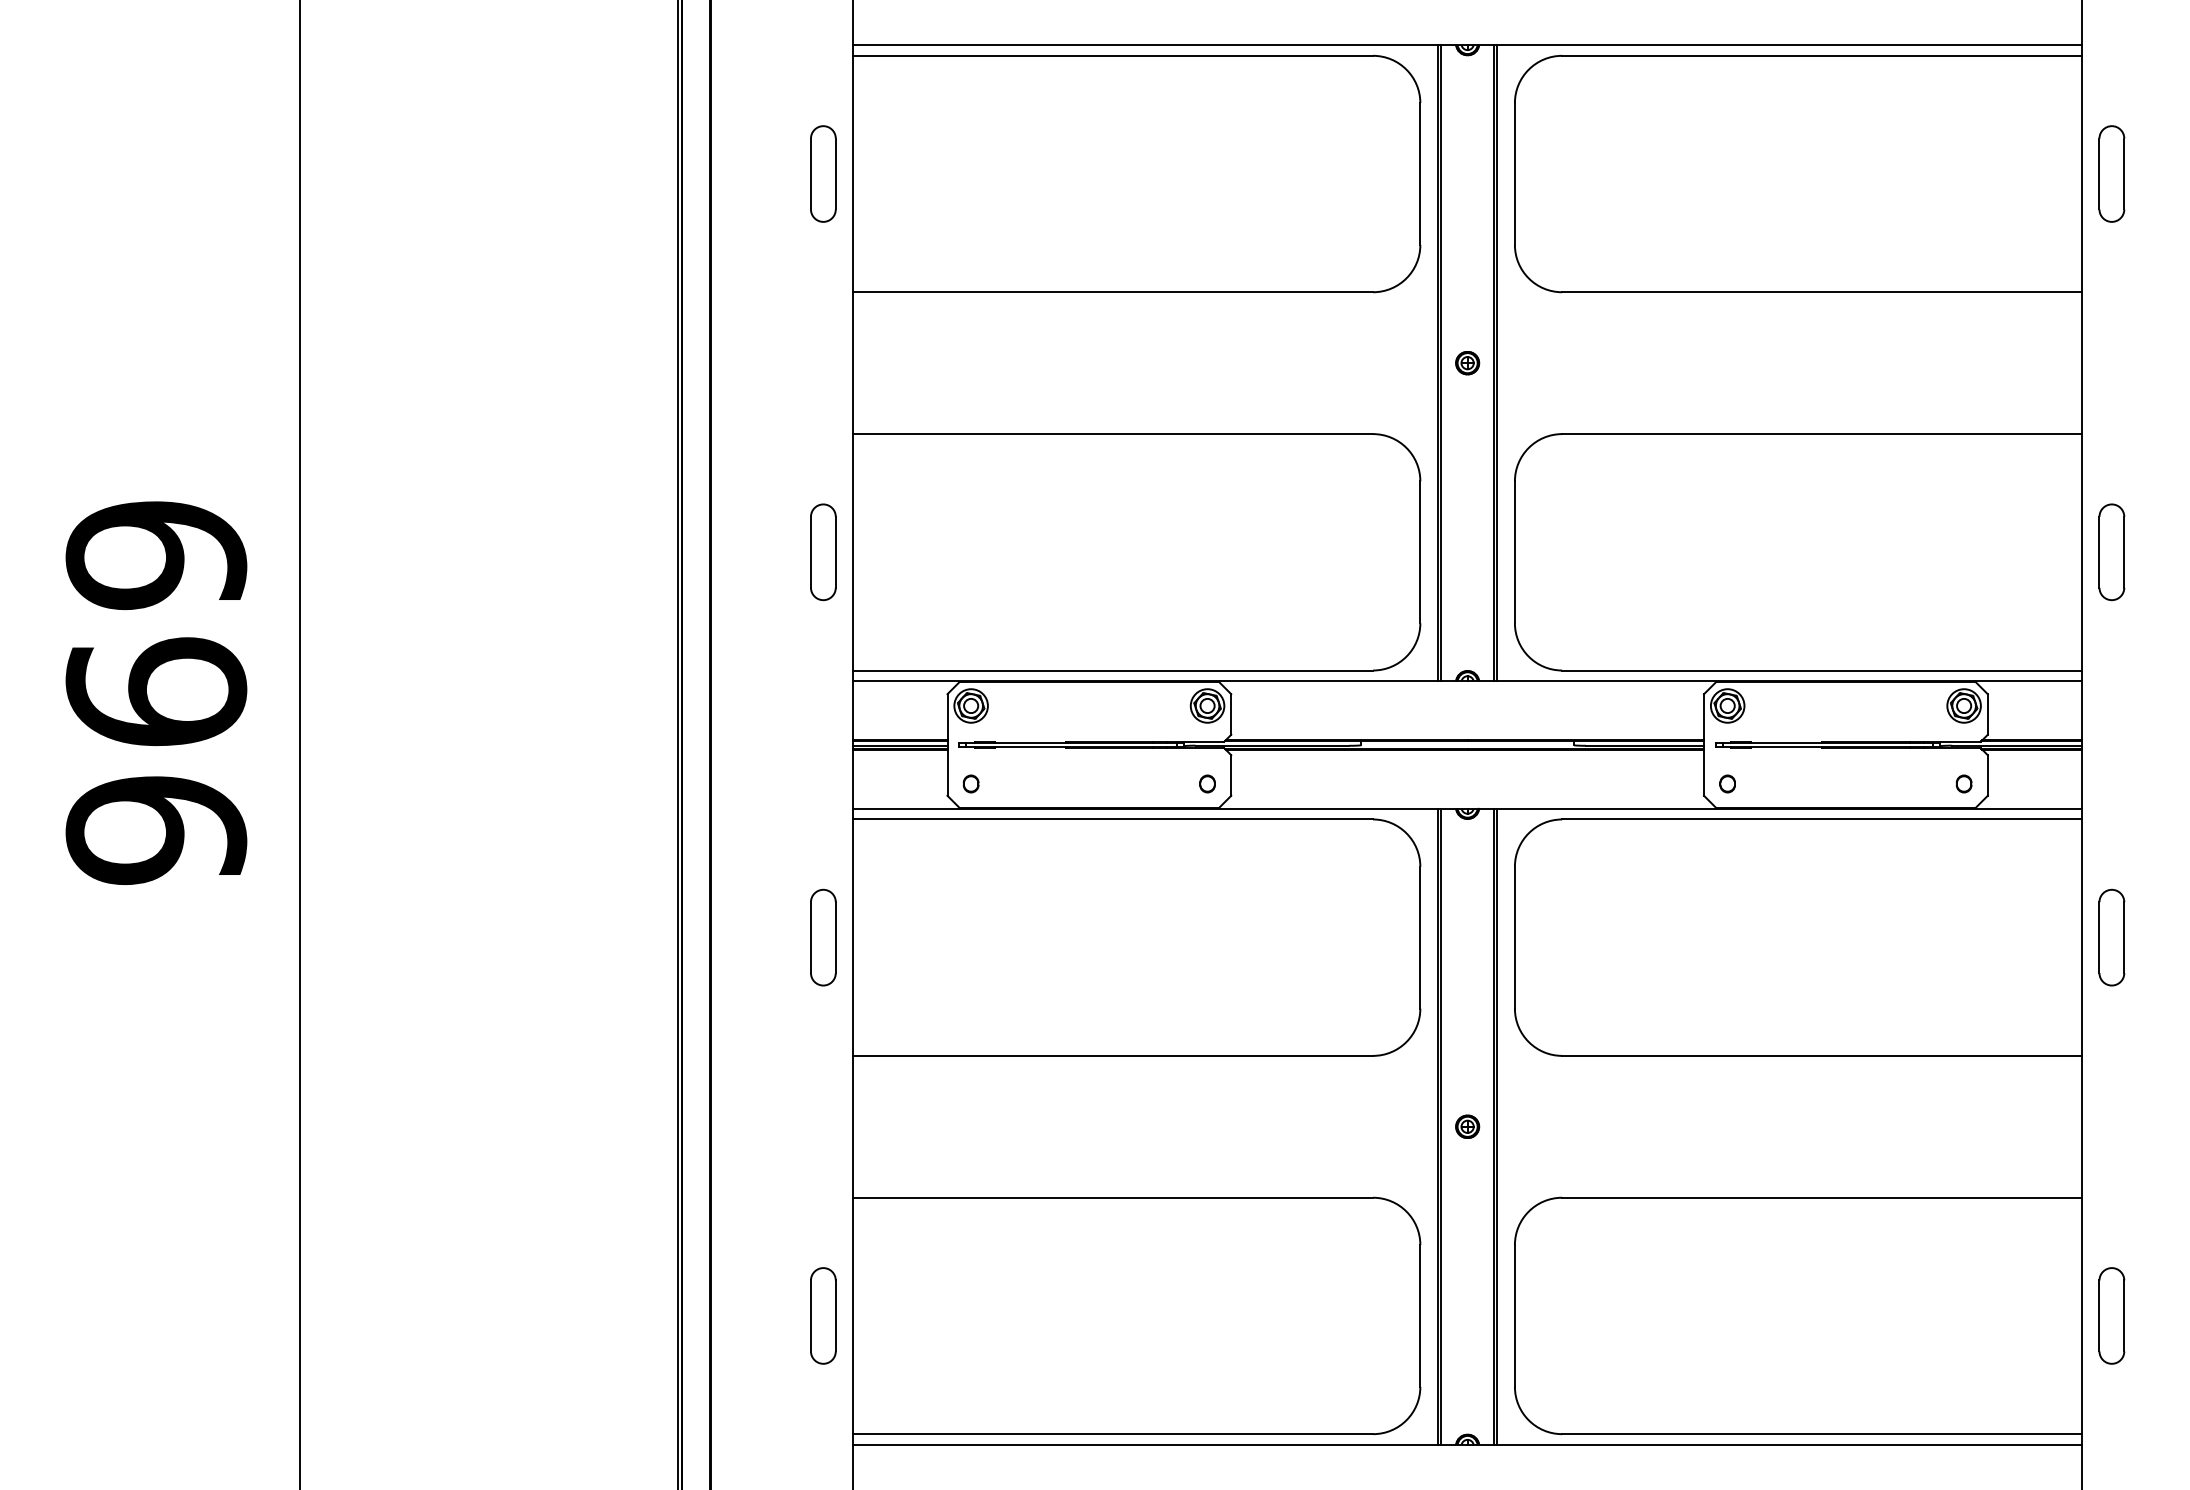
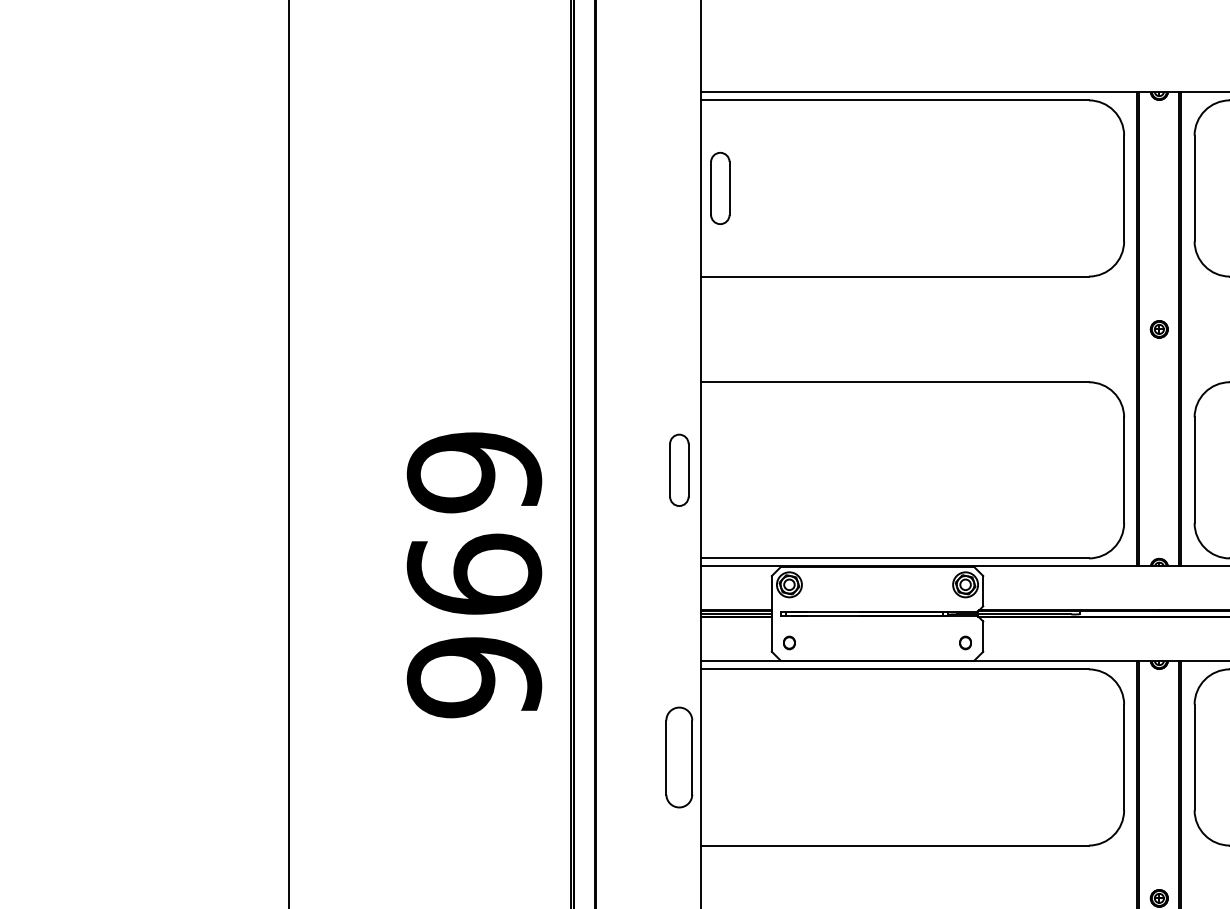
part: (823, 173) -> (720, 188), moved
text: (156, 692) -> (474, 574), moved
part: (823, 937) -> (679, 757), size x1.4

